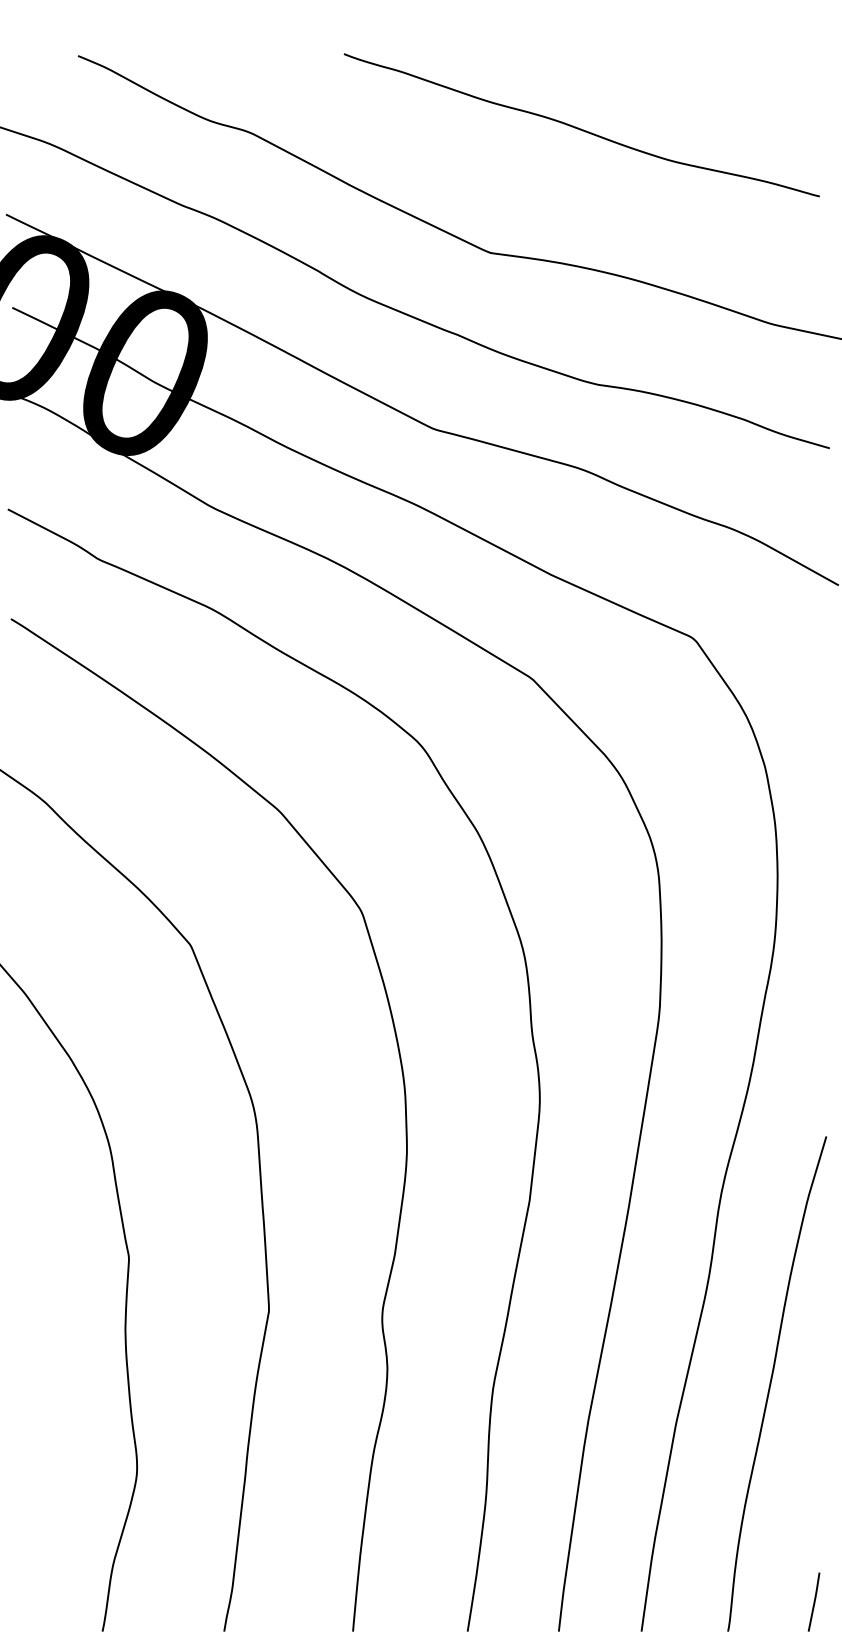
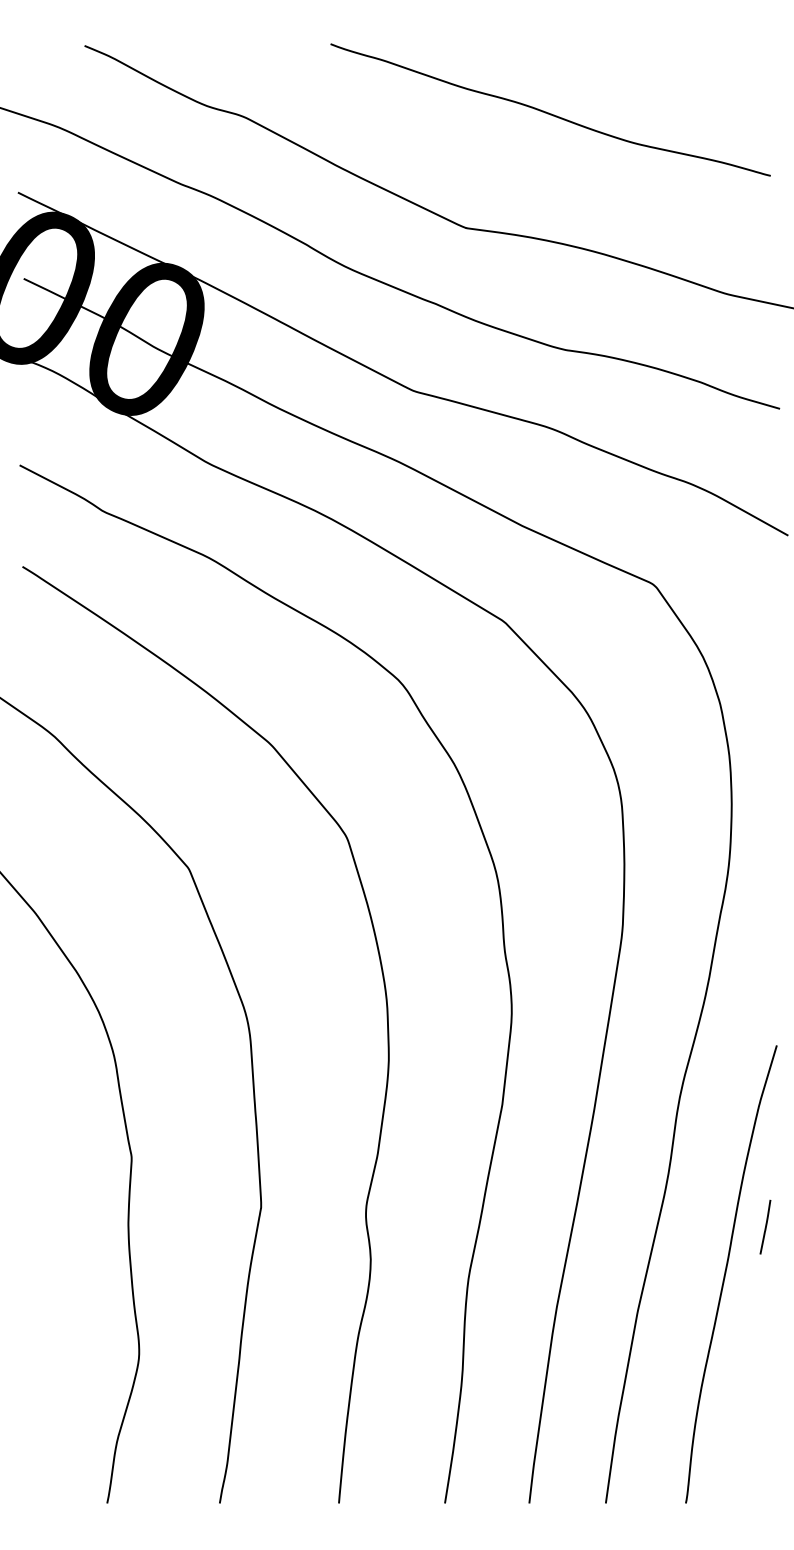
line: (814, 1601) -> (765, 1226), moved

